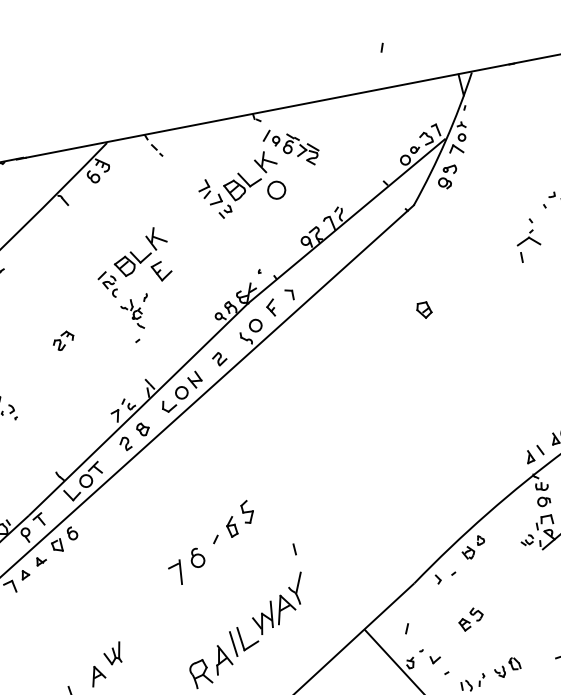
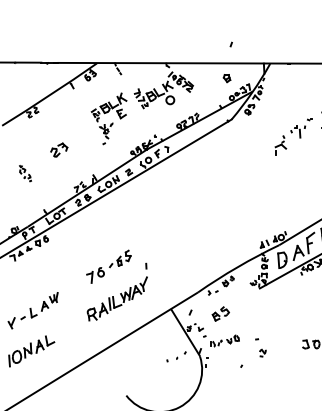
part: (136, 286) -> (108, 118), moved
part: (423, 310) -> (226, 78), moved
part: (63, 339) -> (59, 149), size x1.67
part: (210, 542) -> (108, 266), moved
part: (470, 618) -> (220, 313), size x1.43

